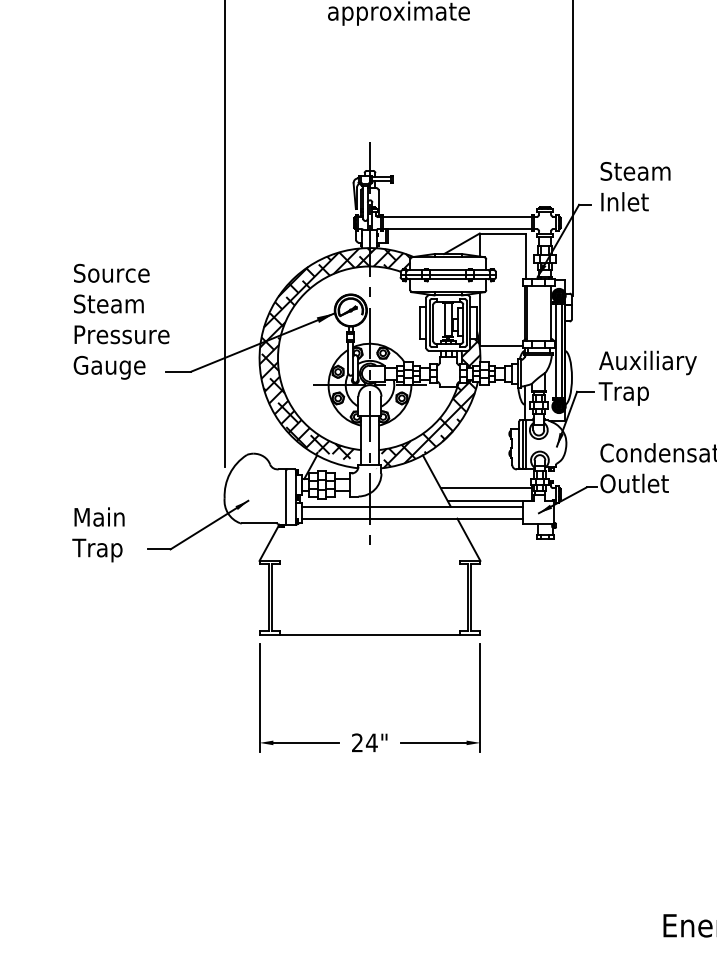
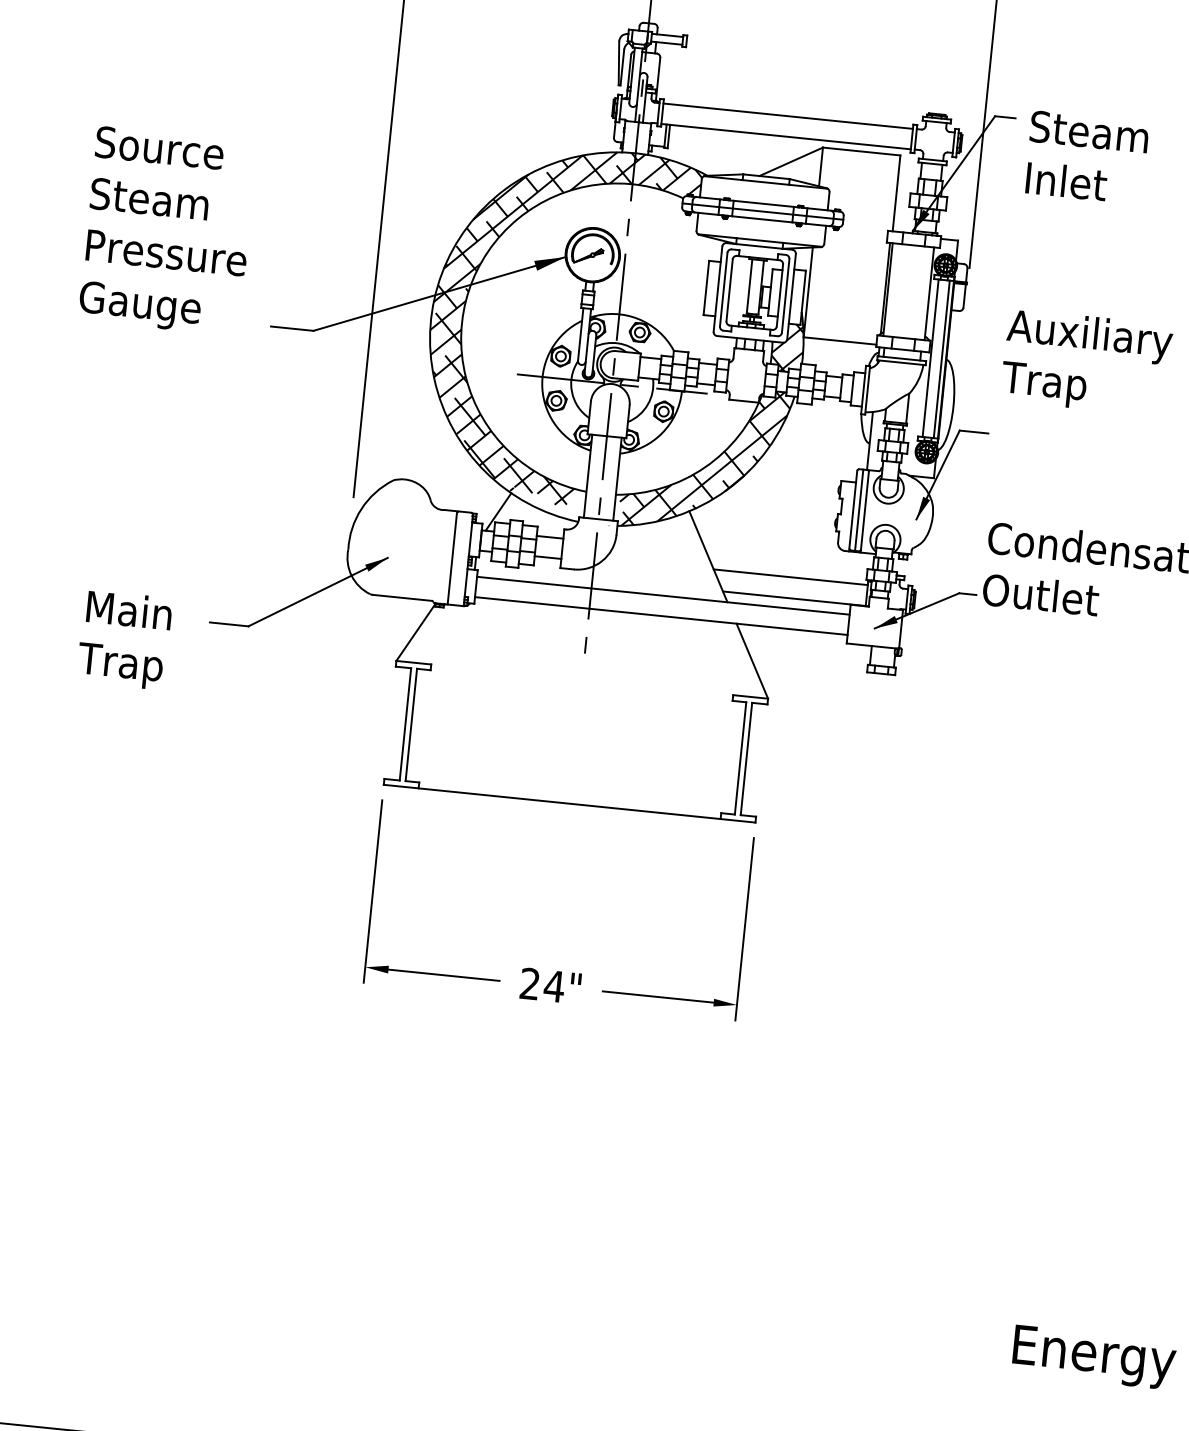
text: (635, 186) -> (1086, 157), moved
text: (121, 321) -> (167, 230), moved
text: (647, 377) -> (1086, 361), moved
text: (98, 534) -> (124, 639), moved

